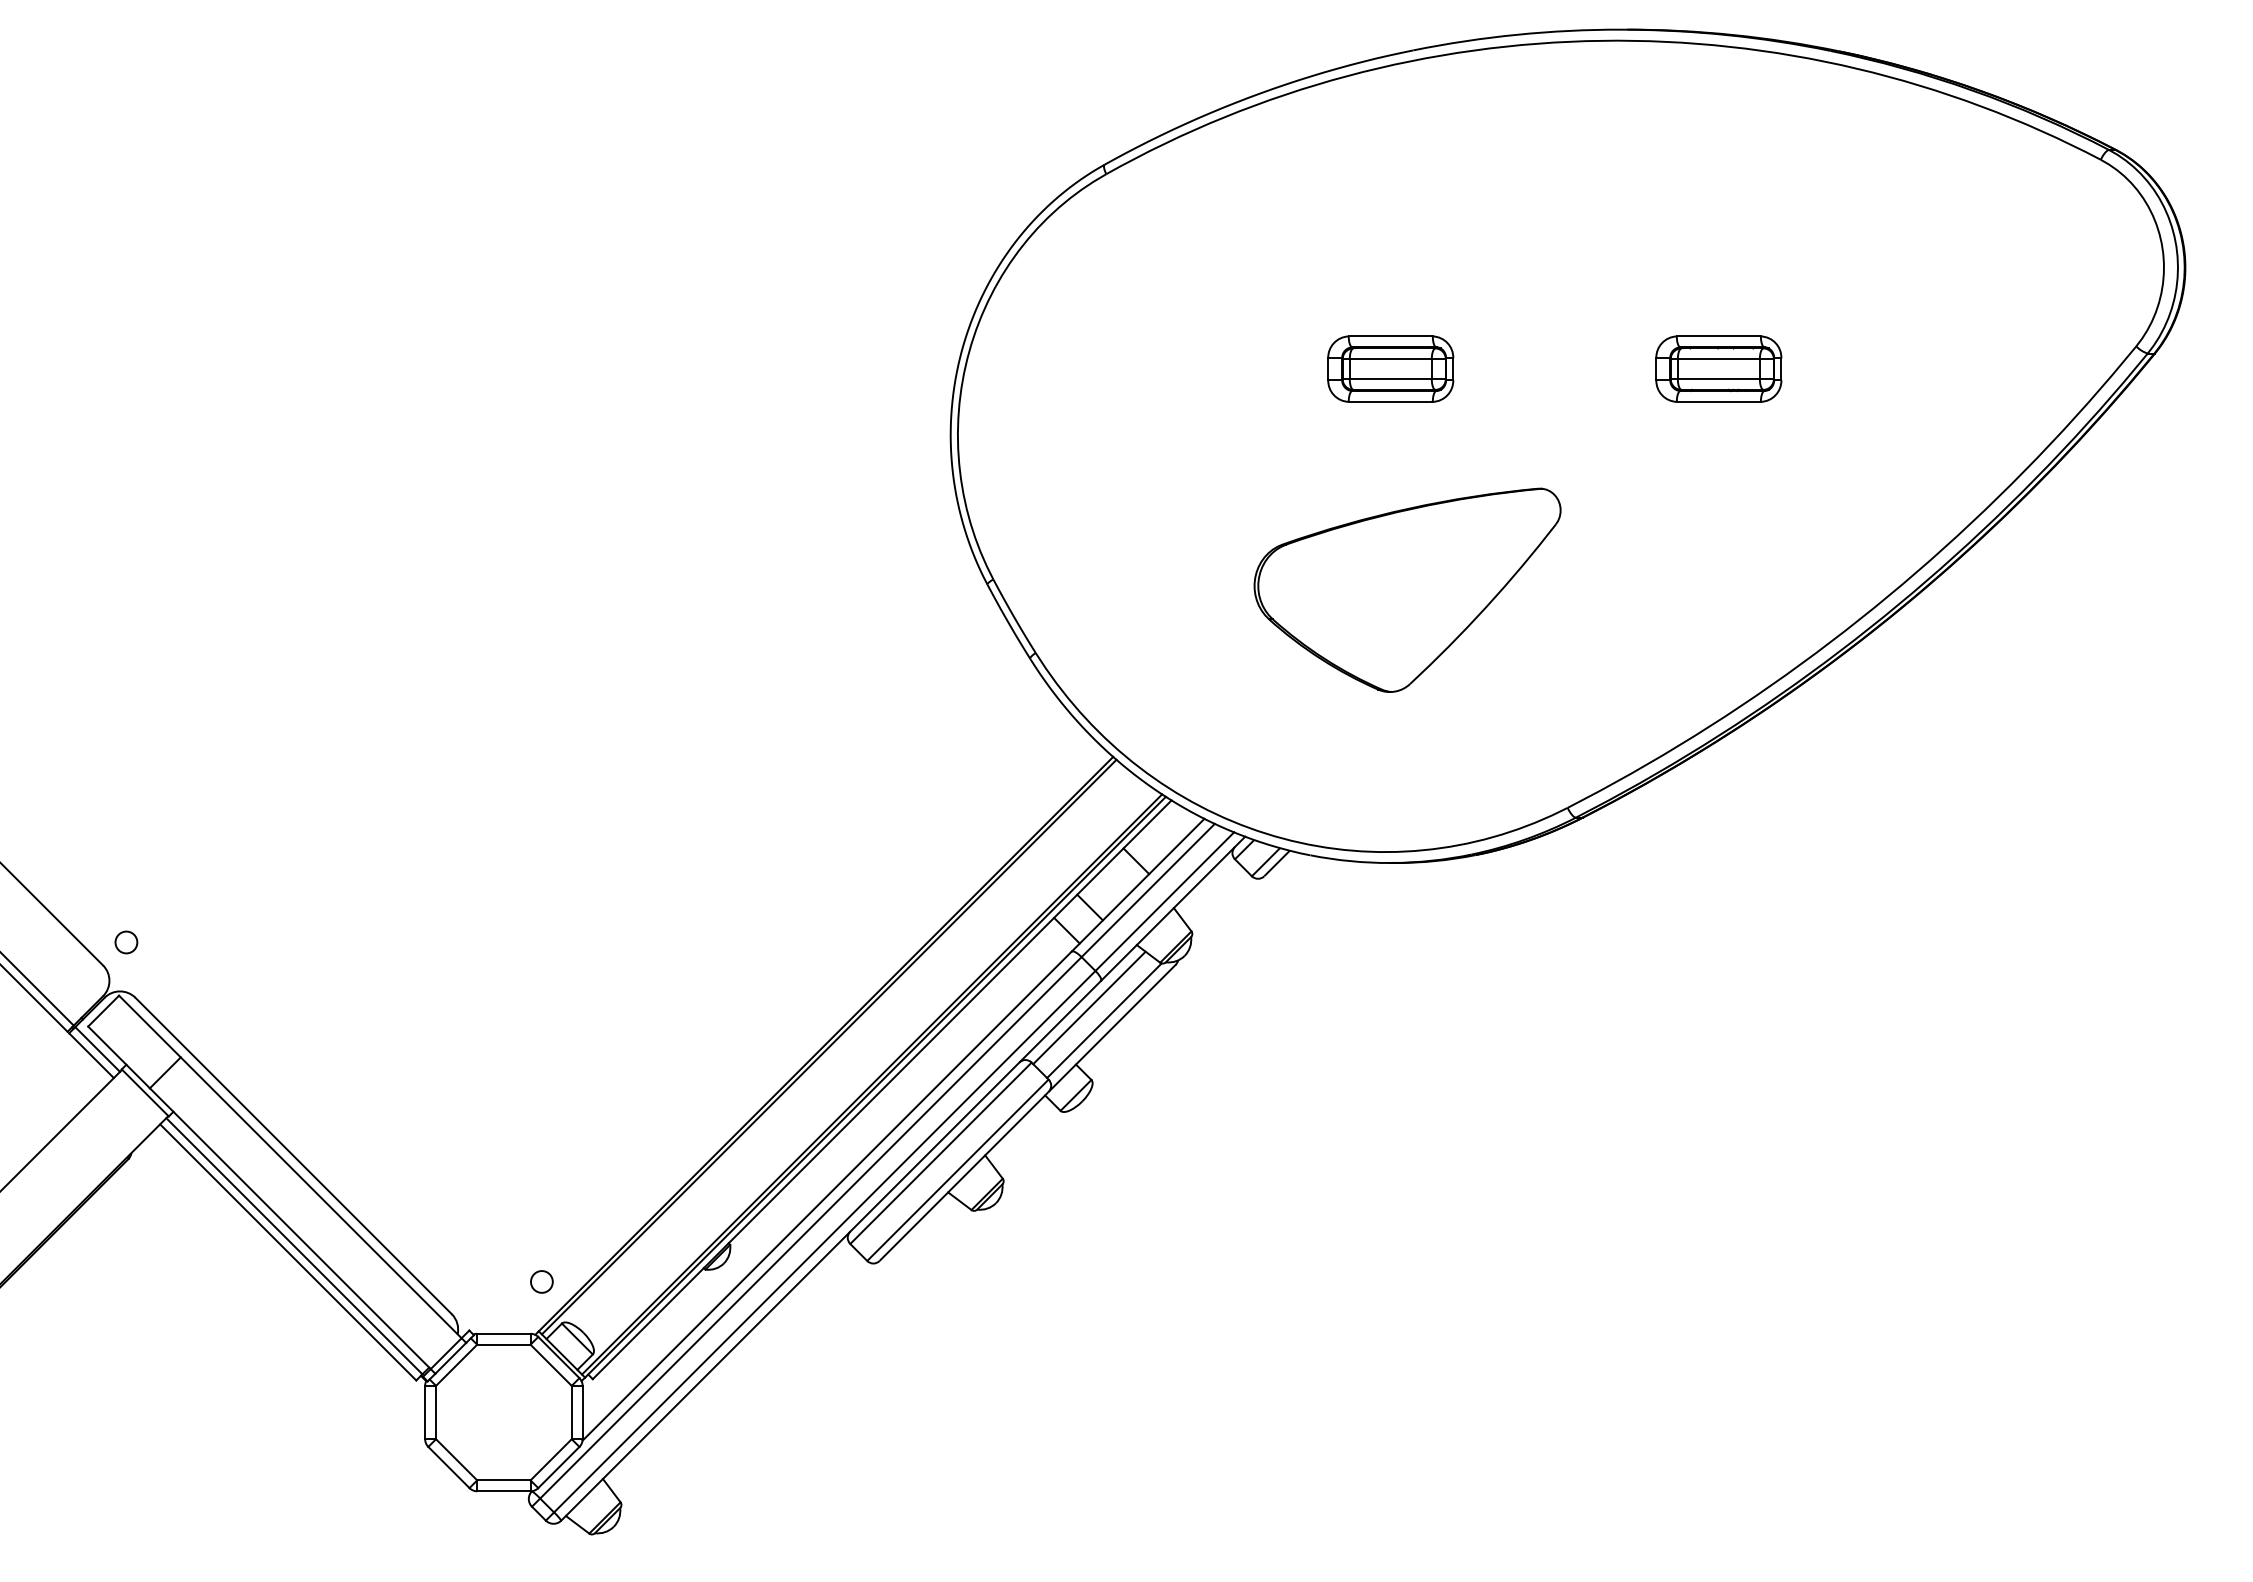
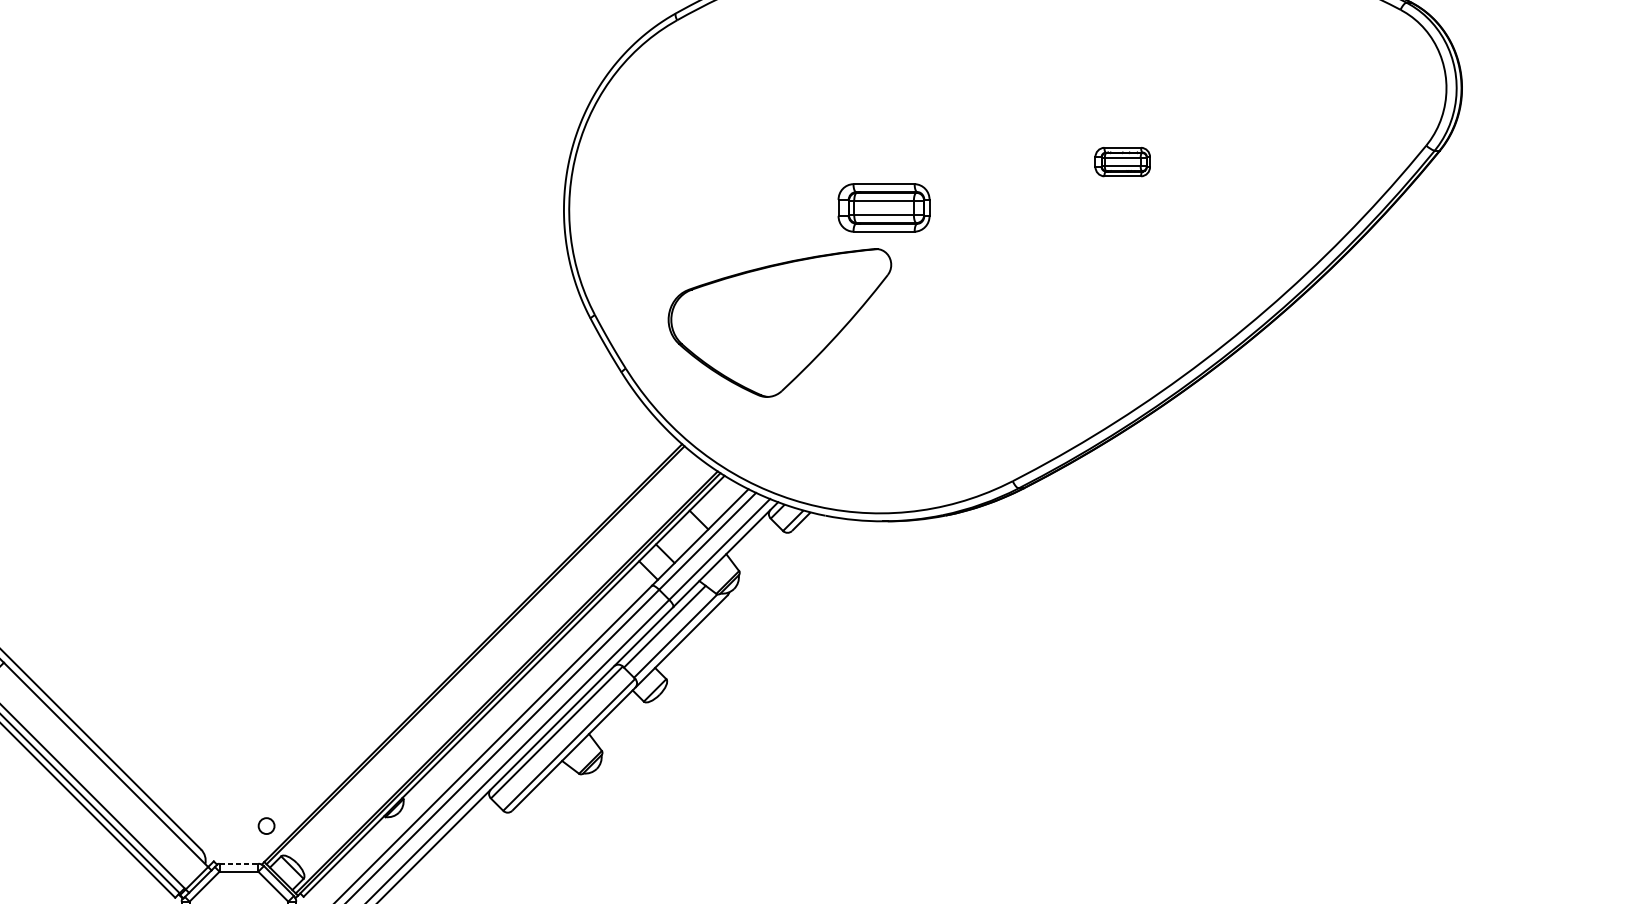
part: (1390, 368) -> (883, 207), moved
part: (1718, 368) -> (1122, 161), size x0.6
part: (1407, 589) -> (779, 322), moved
line: (503, 1333) -> (238, 863), solid -> dashed

